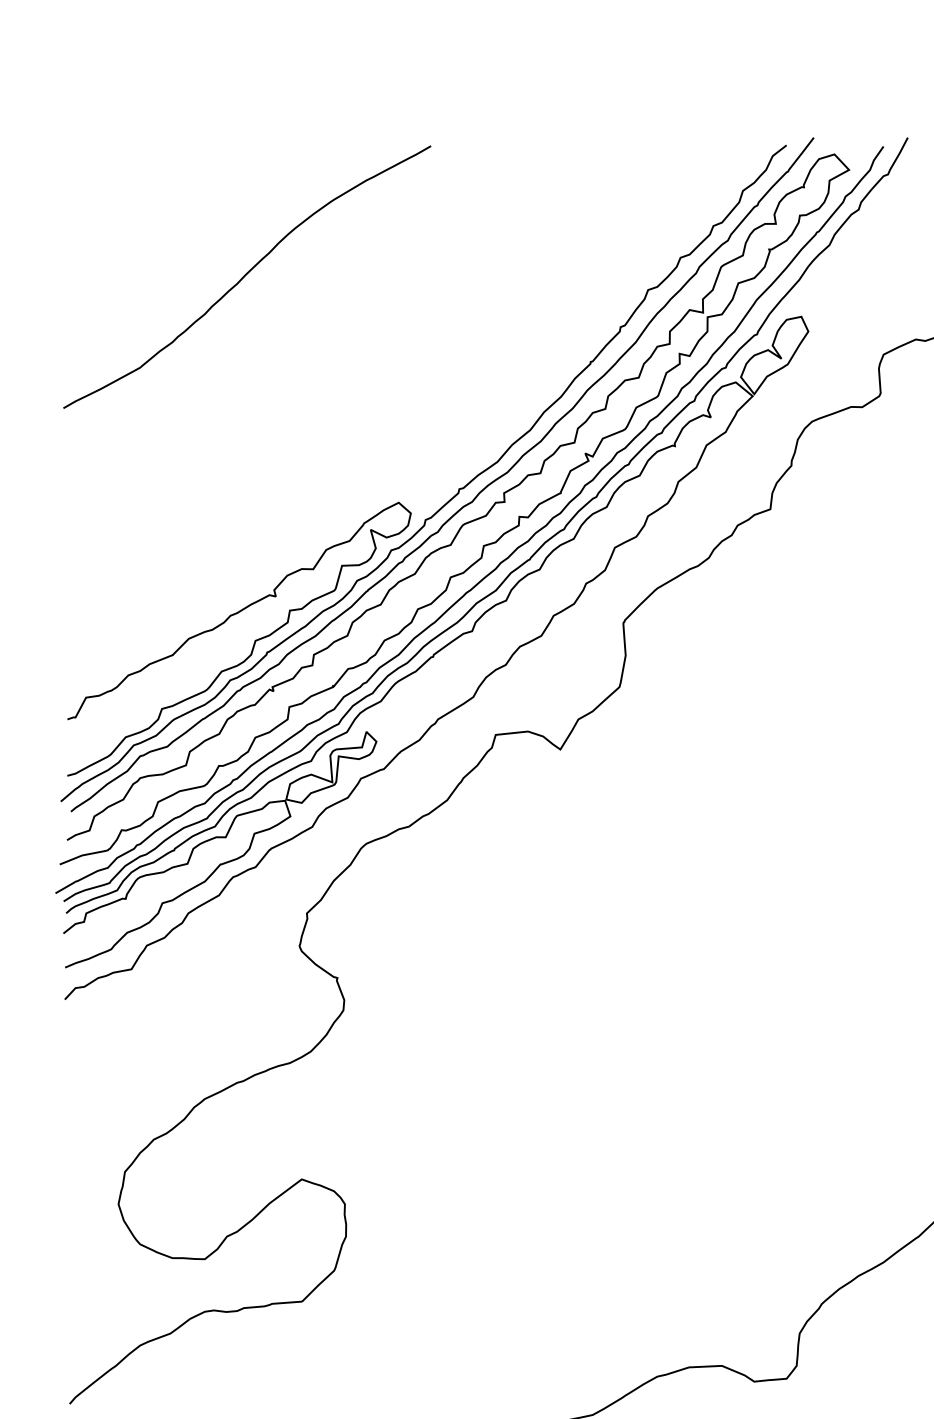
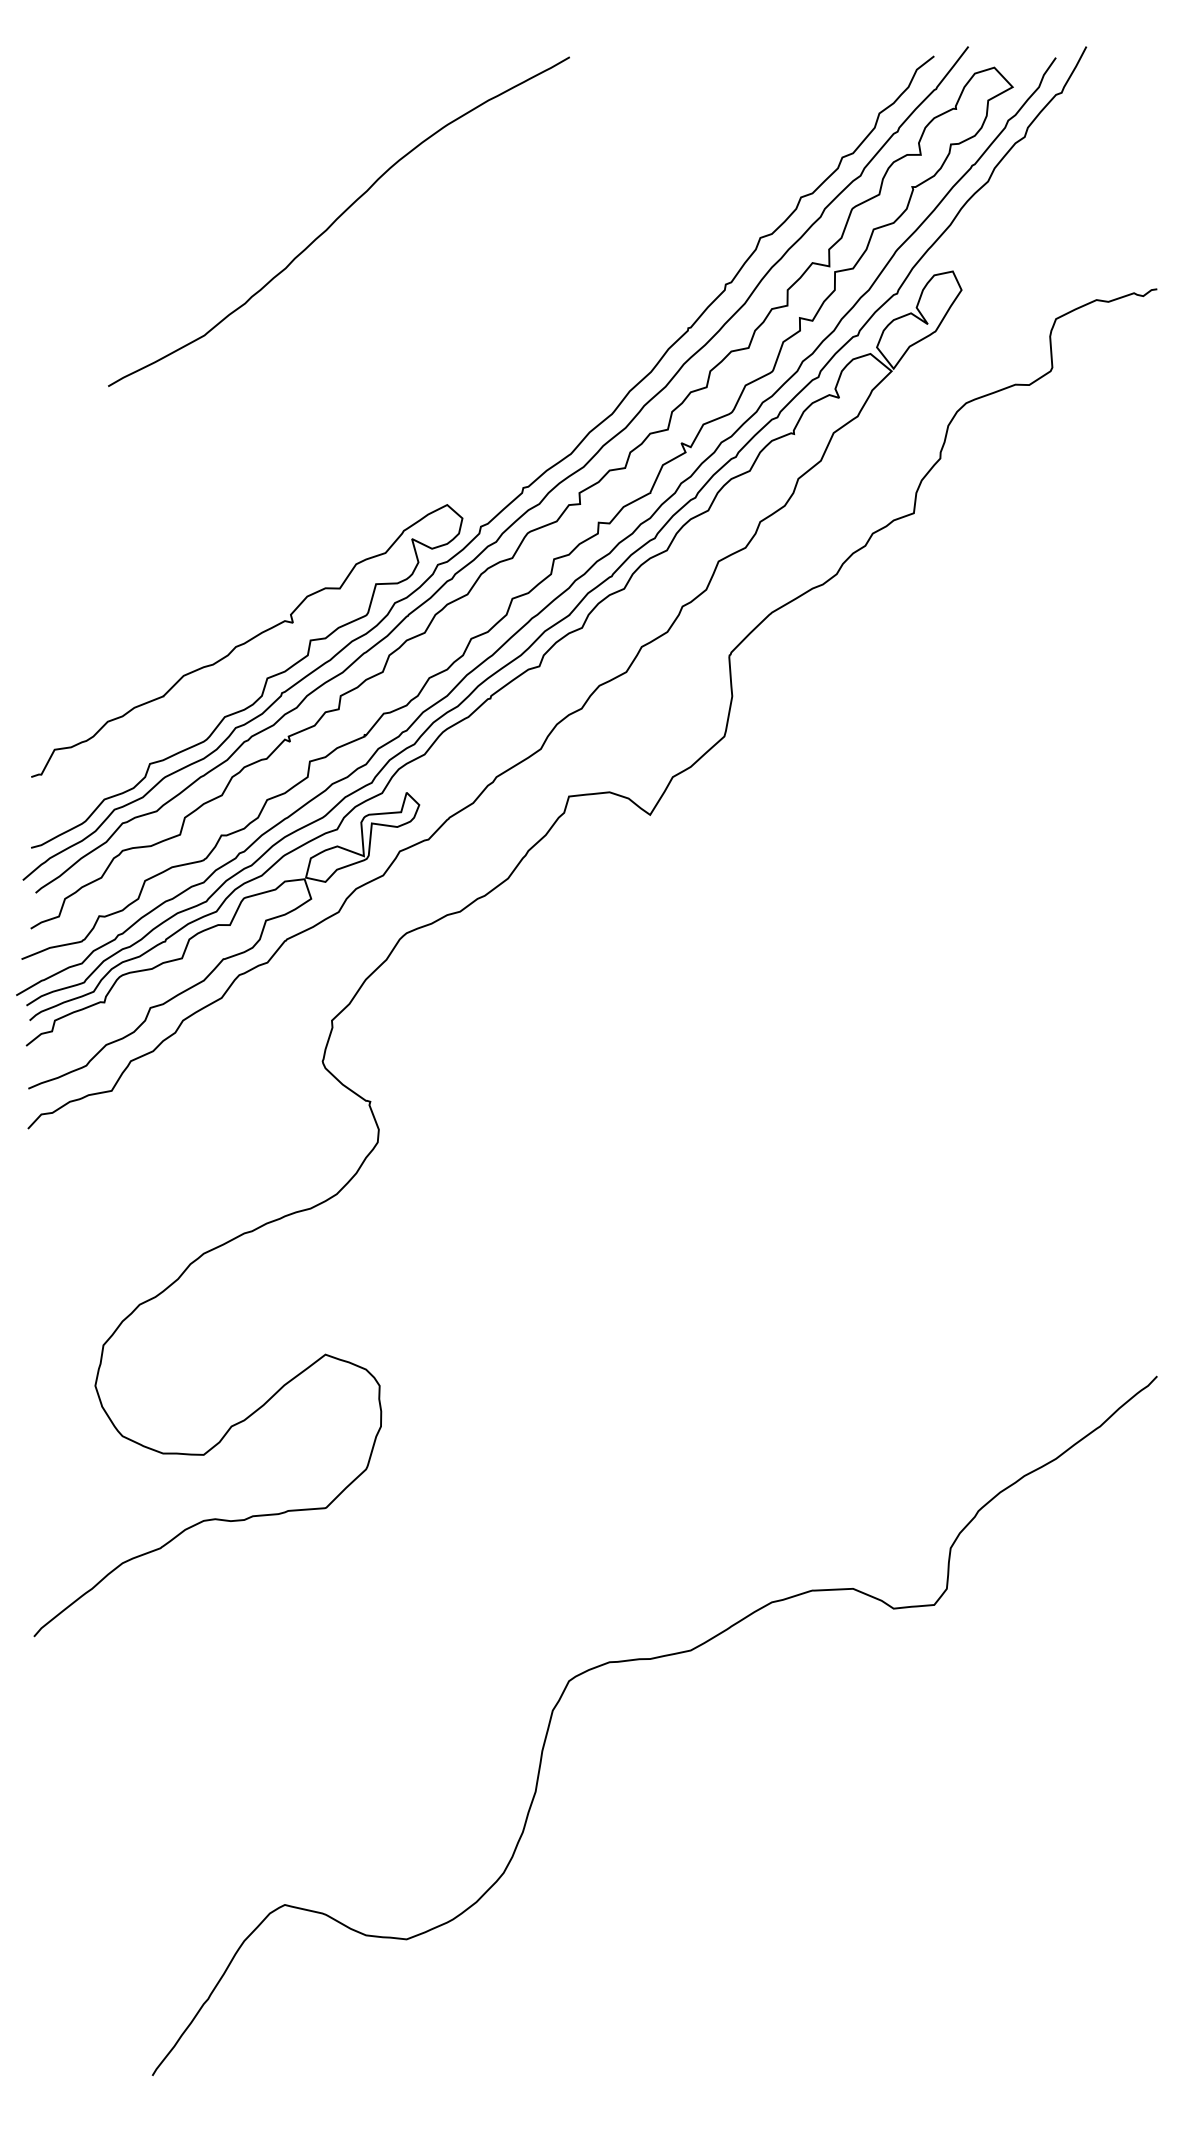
curve: (246, 275) -> (337, 219), moved

